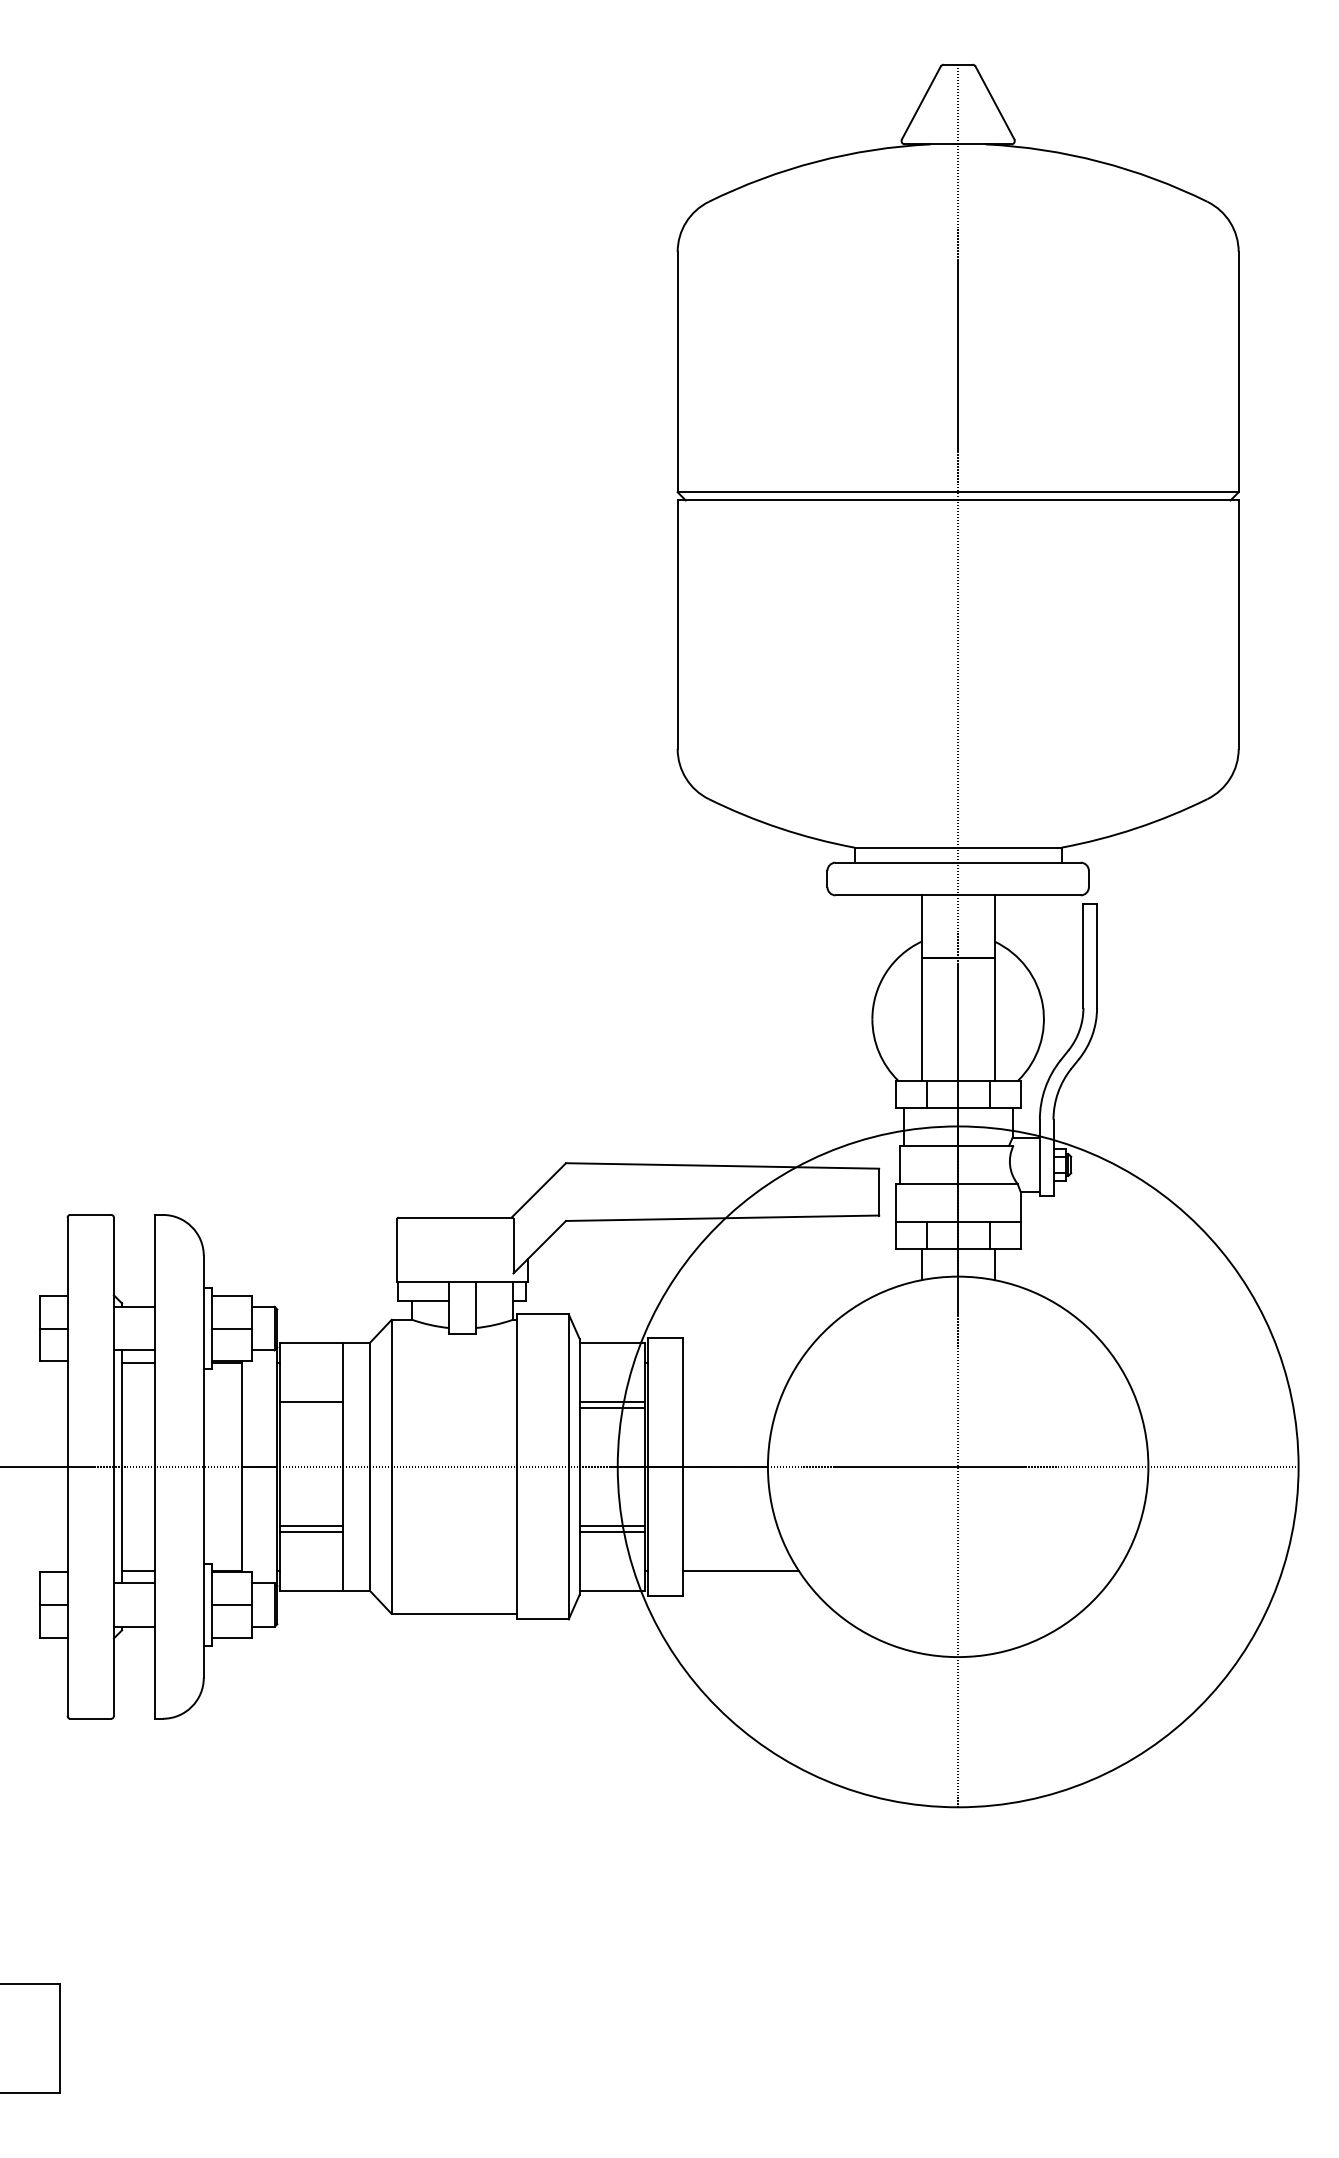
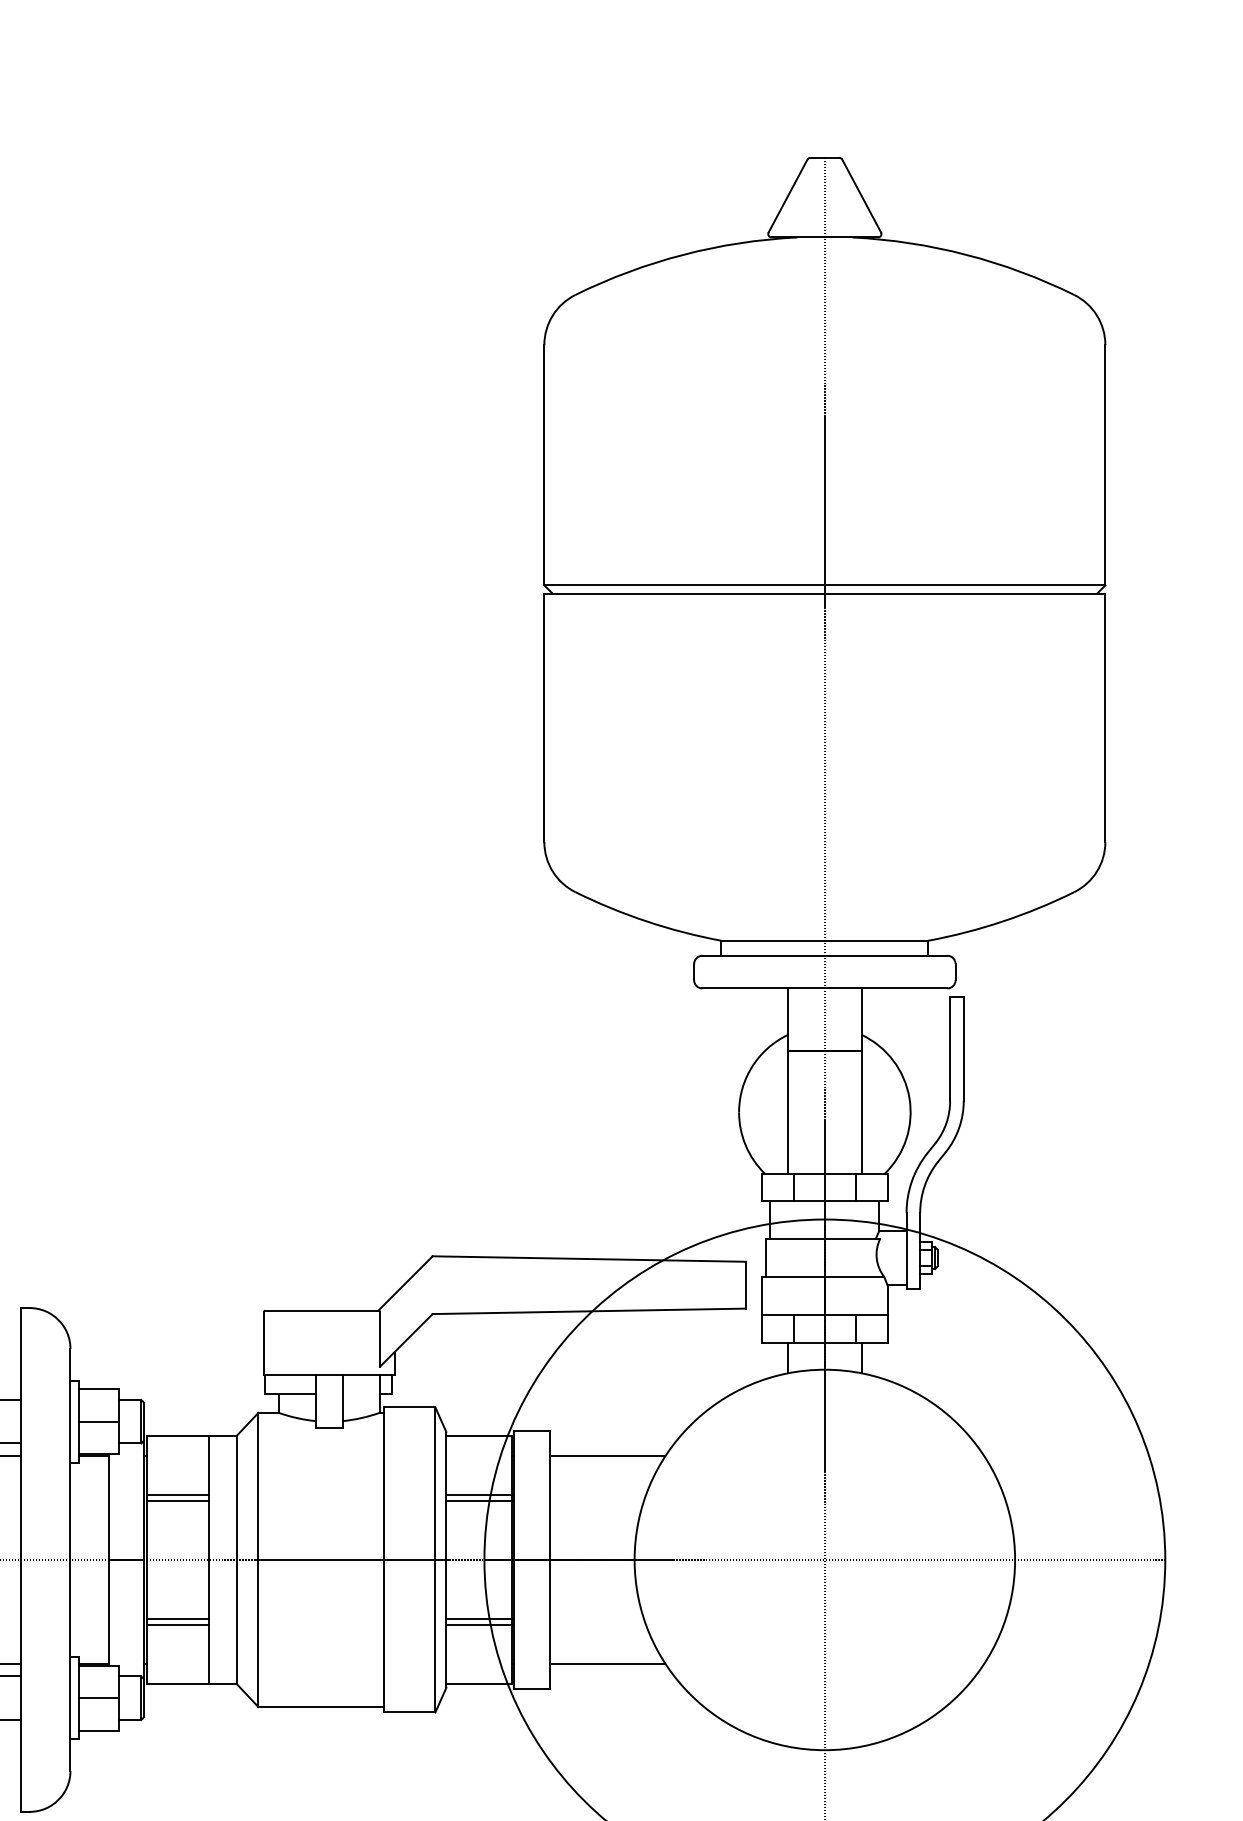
line: (740, 1363) -> (607, 1456), added
line: (311, 1407) -> (178, 1500), added

